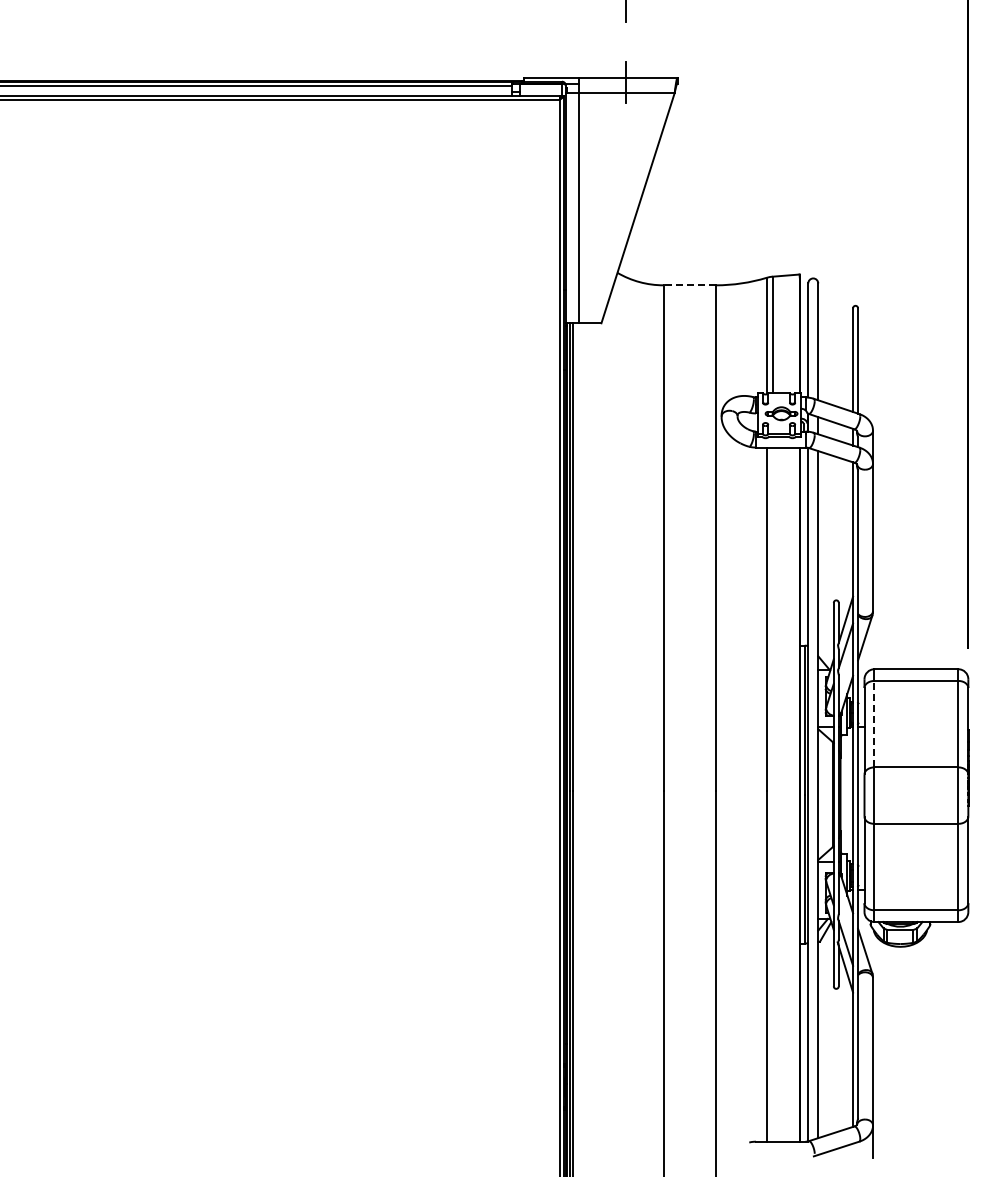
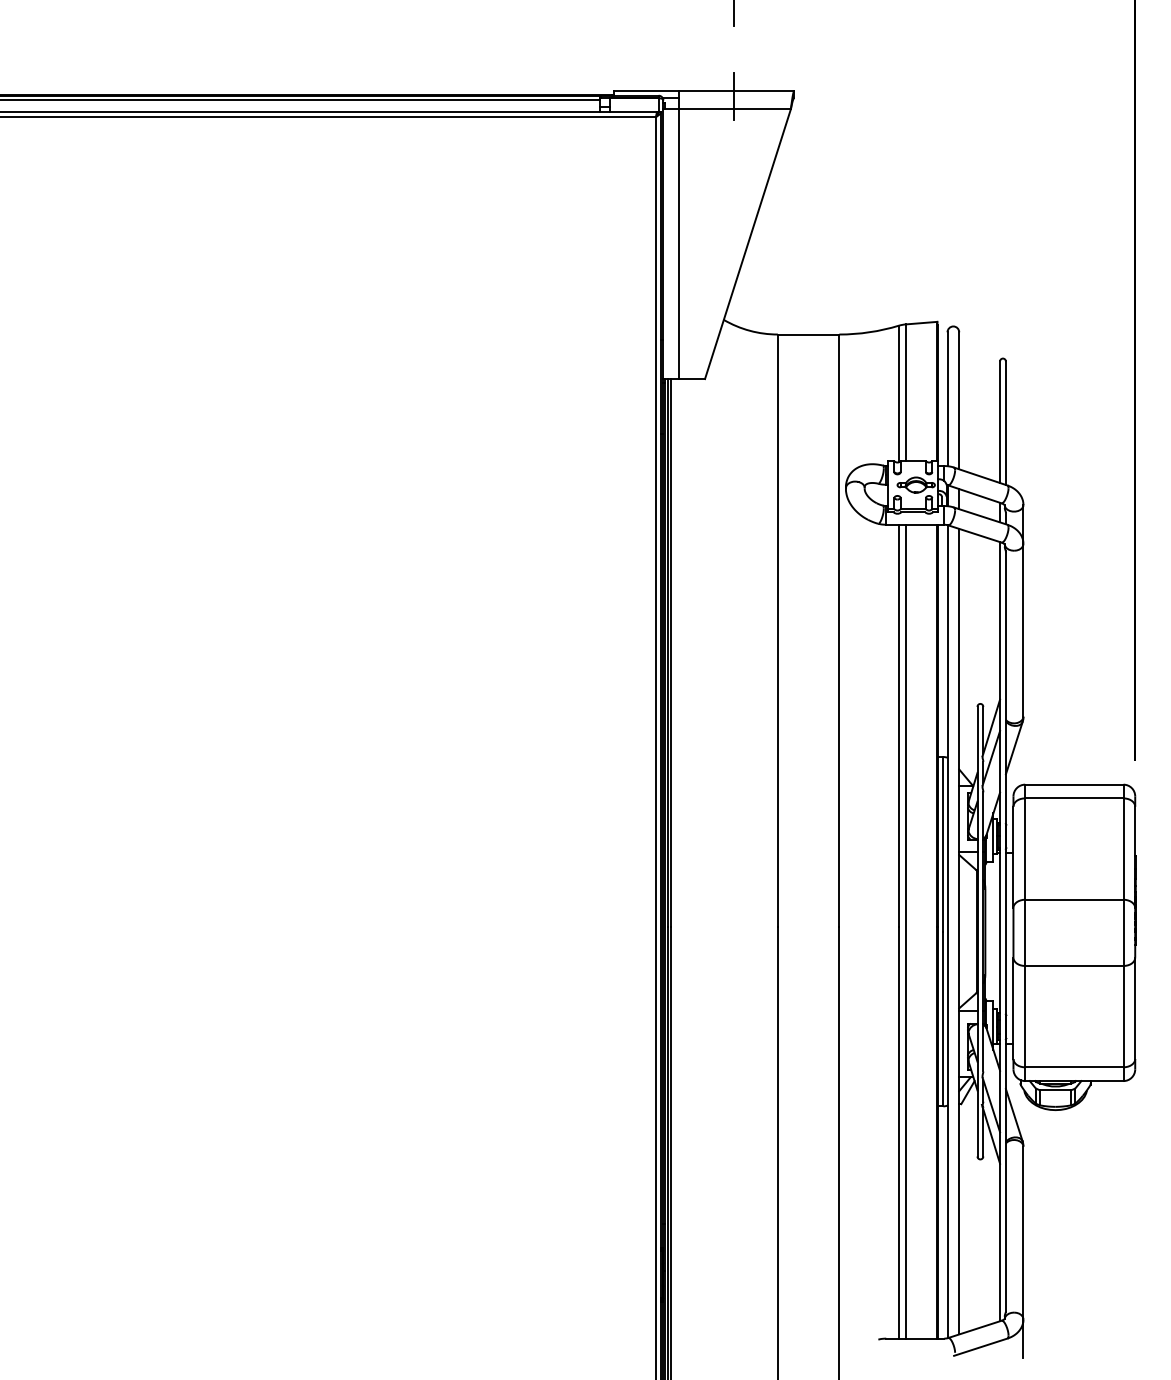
line: (689, 285) -> (808, 334), dashed -> solid
line: (874, 723) -> (1025, 848), dashed -> solid
line: (772, 794) -> (905, 931), added

